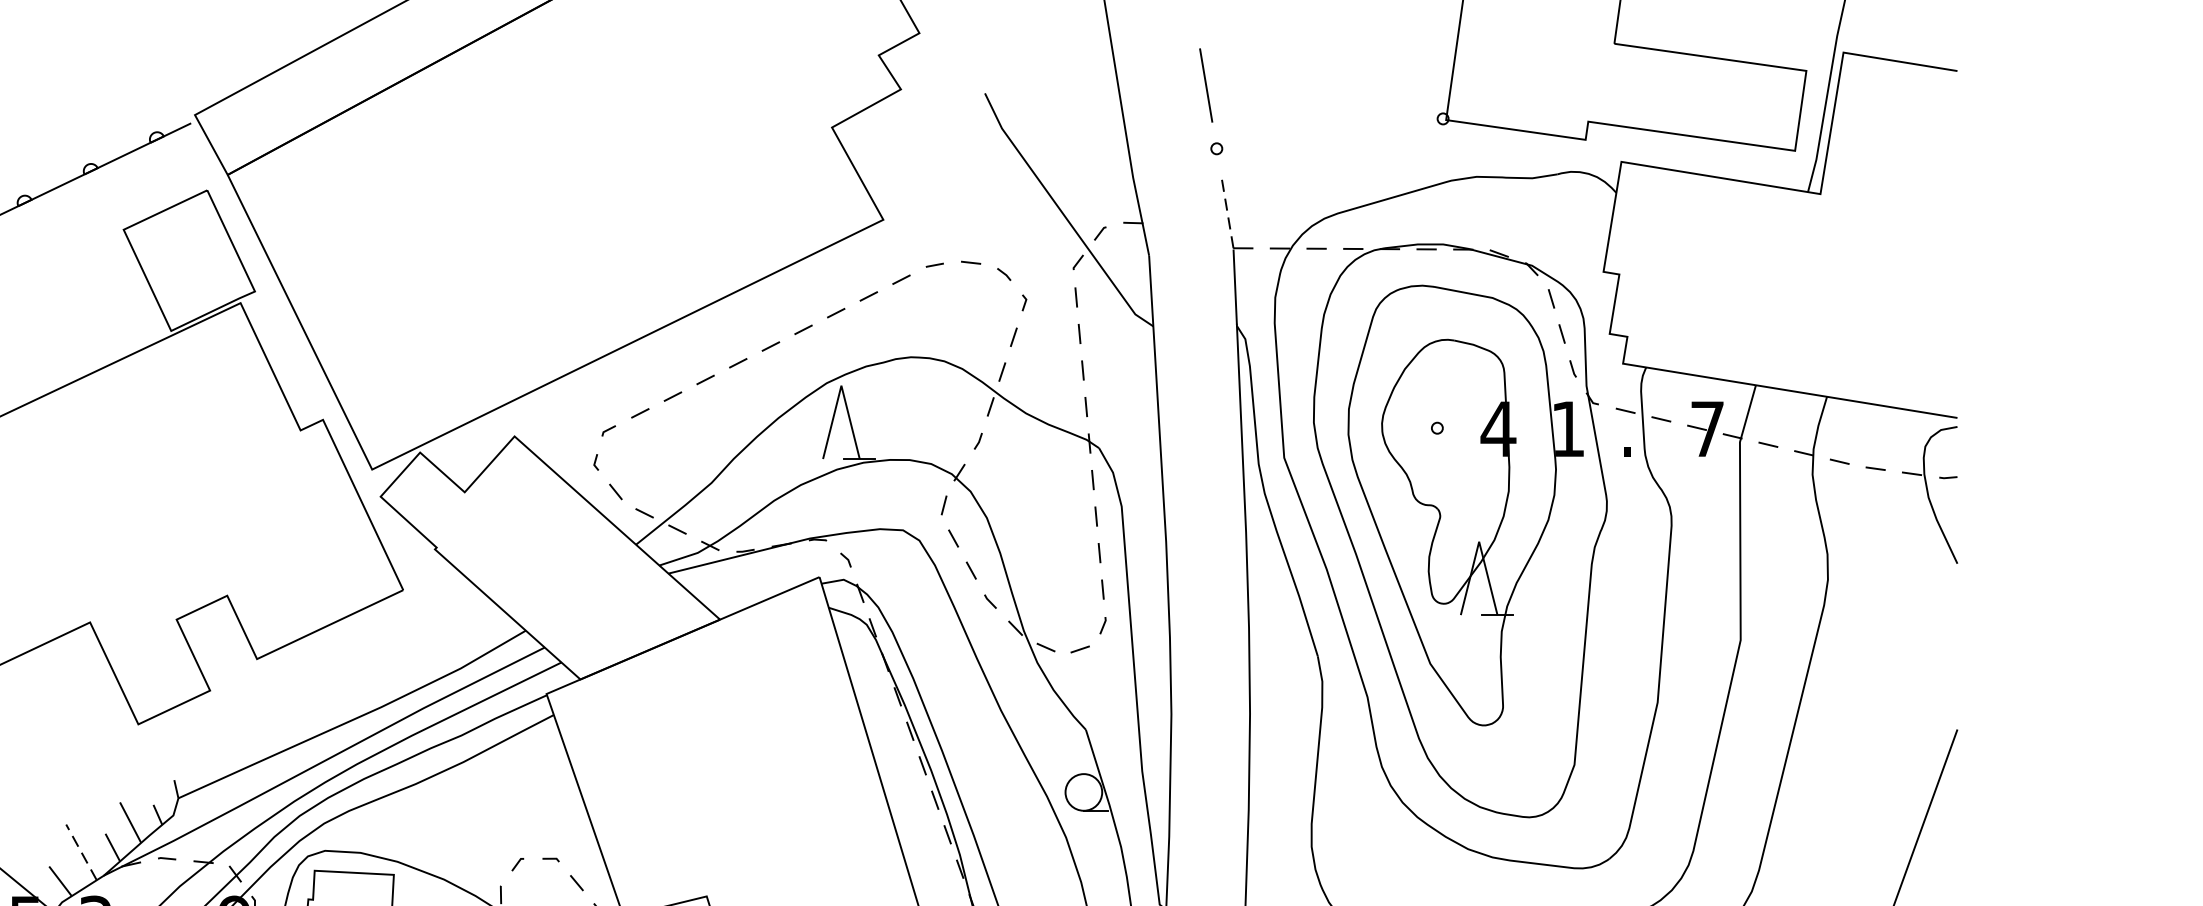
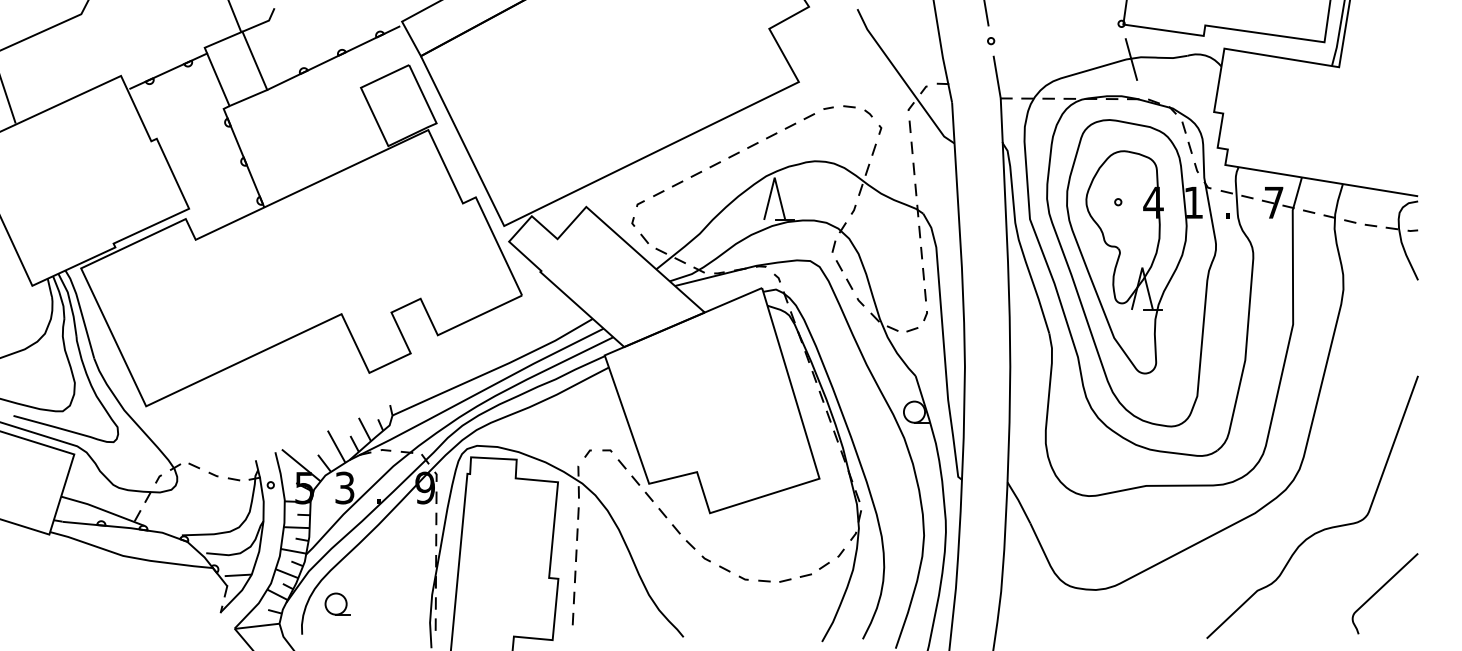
line: (1460, 180) -> (1131, 59), added
line: (1227, 211) -> (997, 77), dashed -> solid
line: (81, 851) -> (336, 446), dashed -> solid

